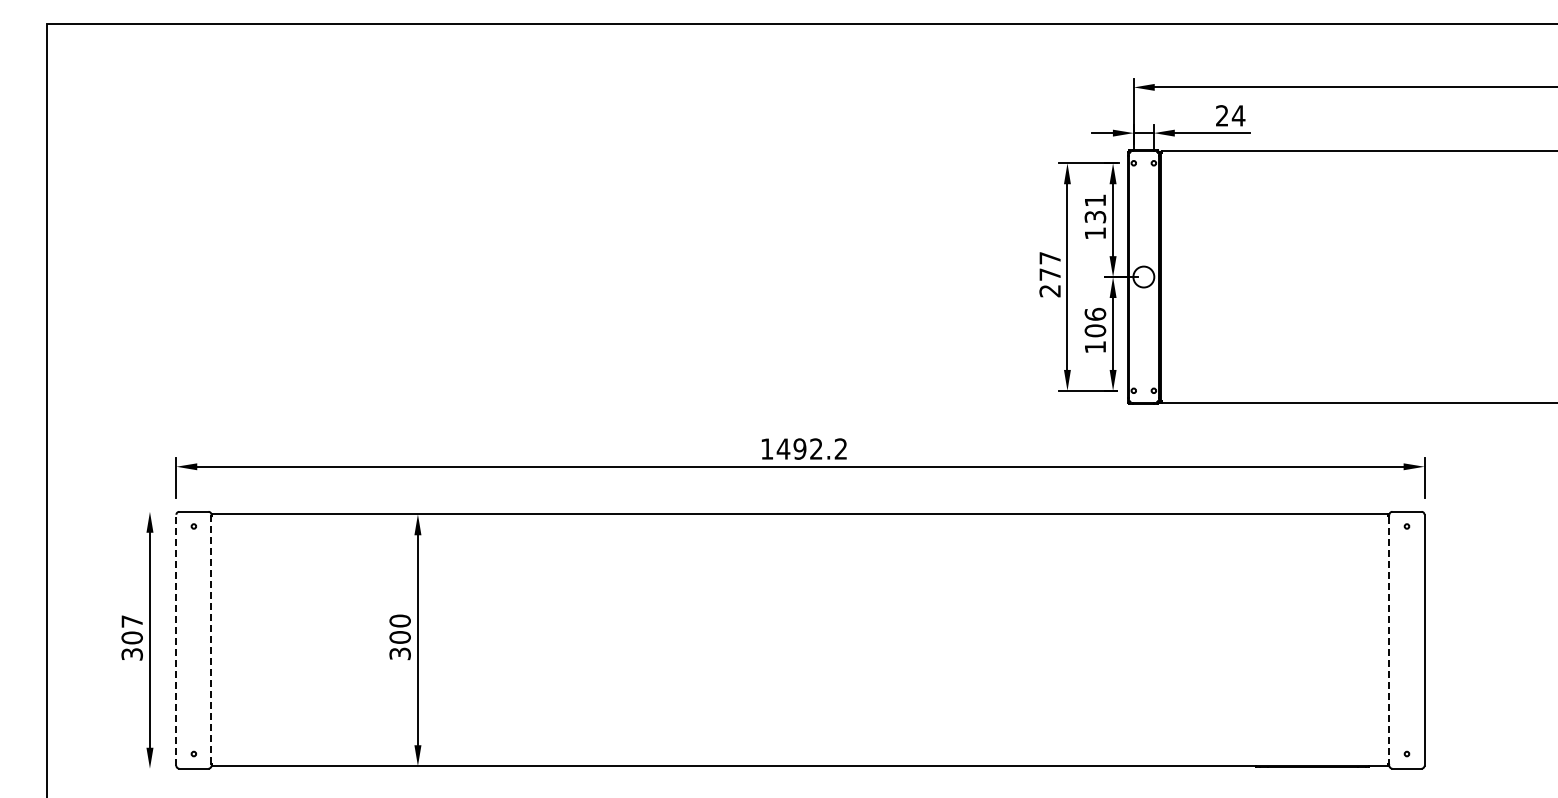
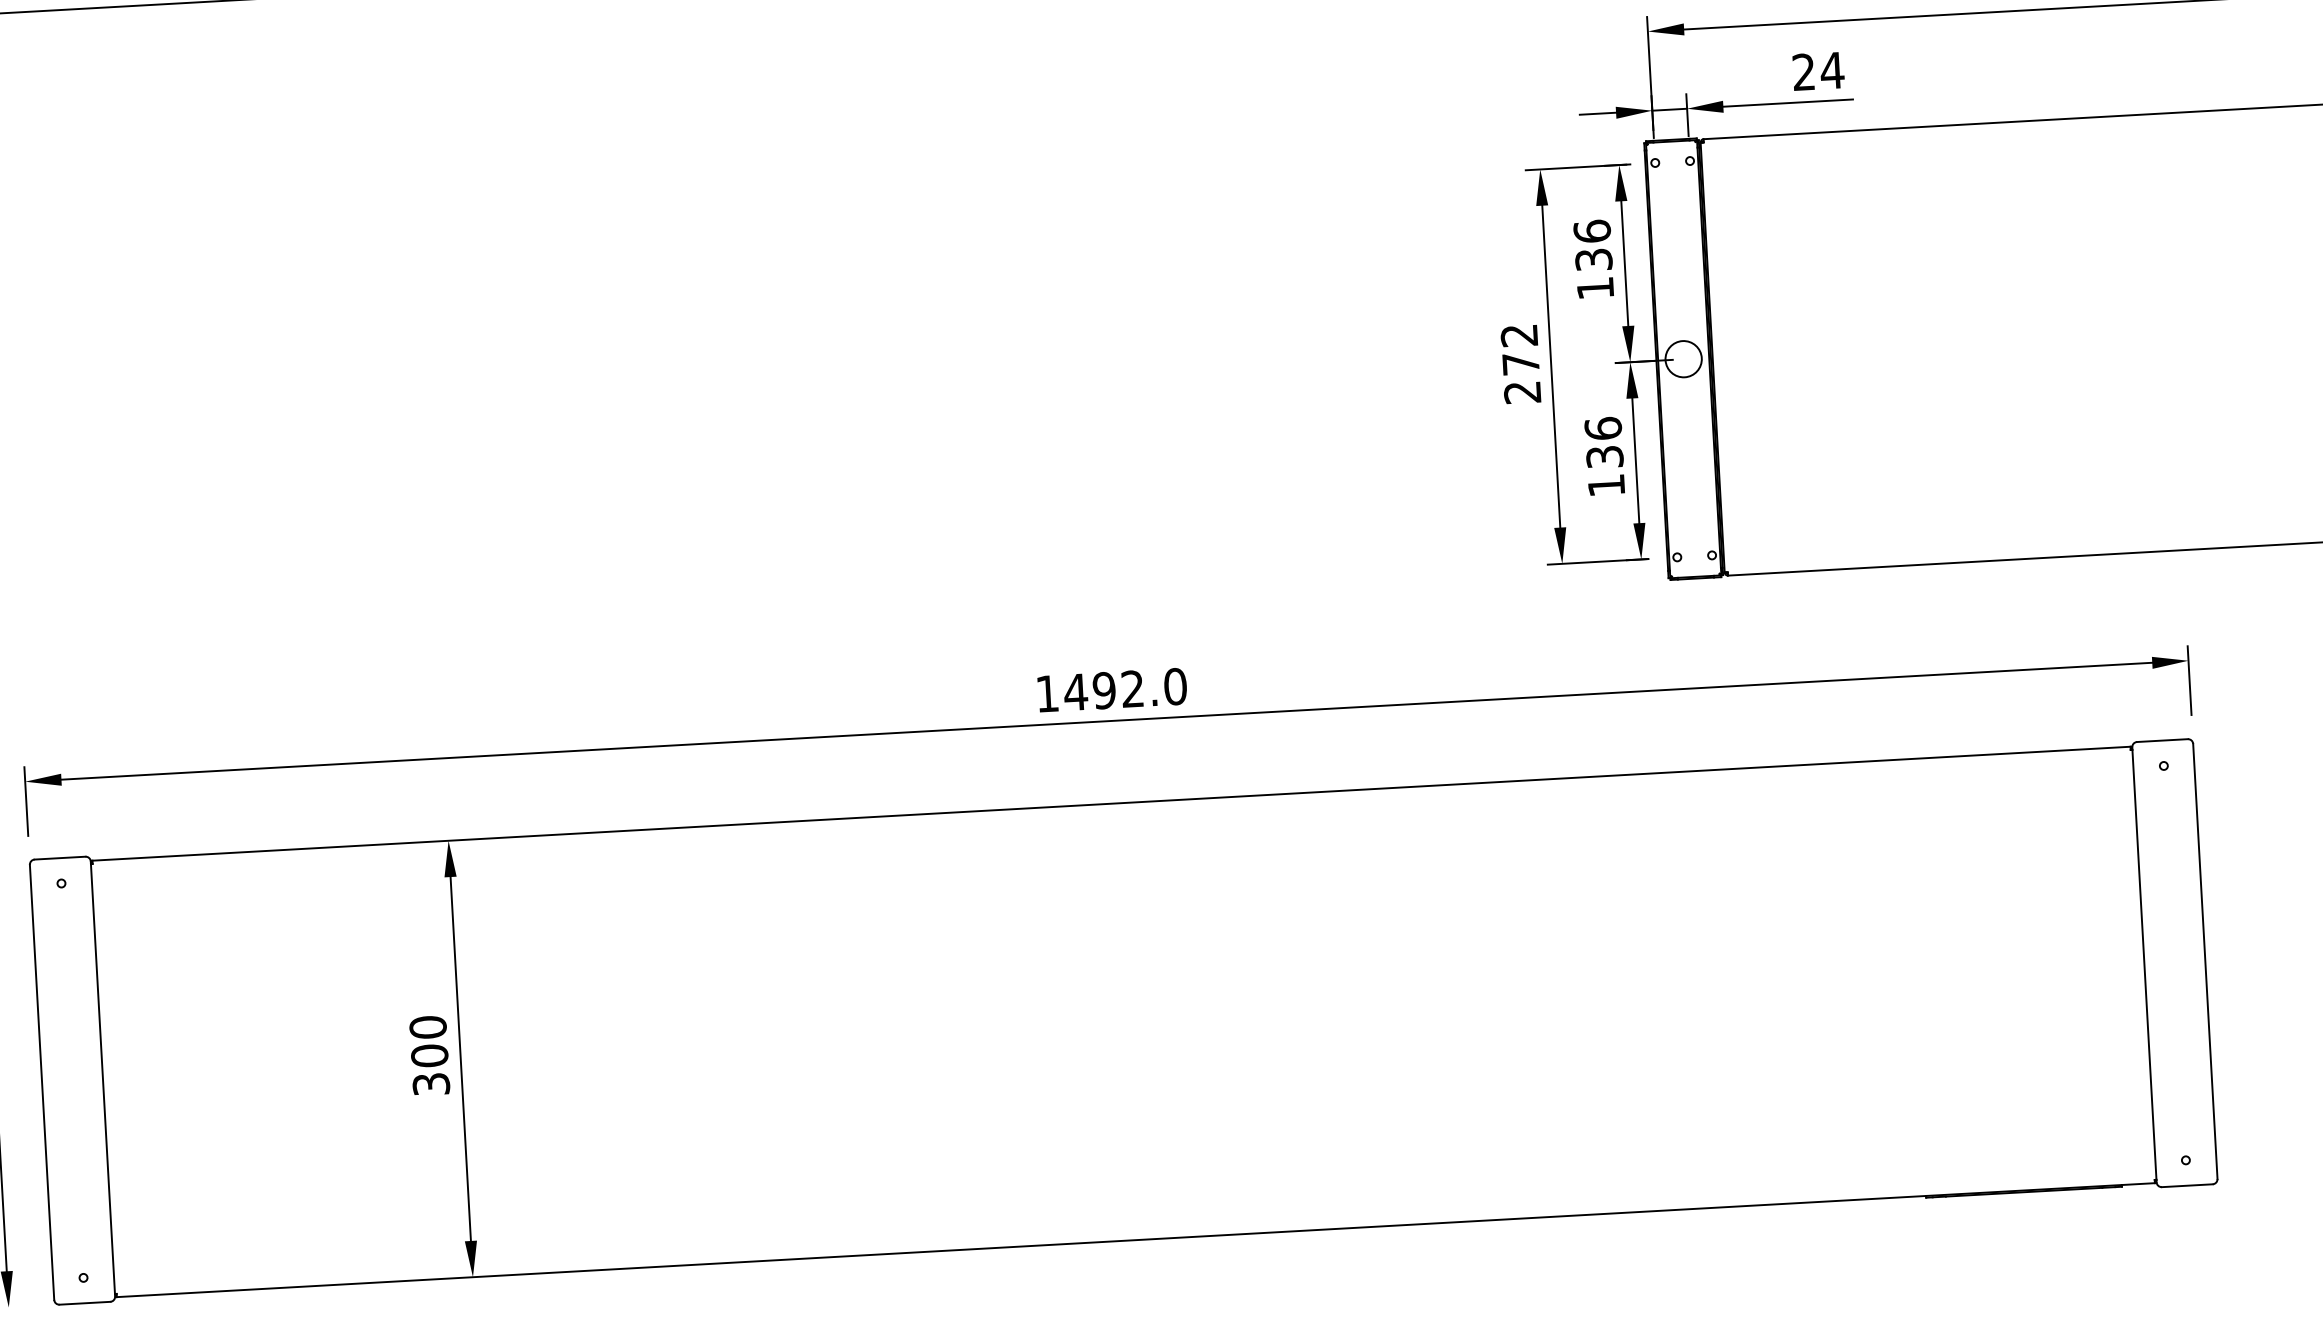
text: (1095, 200) -> (1592, 231), 131 -> 136
text: (1049, 258) -> (1518, 336), 277 -> 272
text: (1095, 330) -> (1605, 456), 106 -> 136
text: (840, 448) -> (1174, 685), 1492.2 -> 1492.0
line: (176, 639) -> (42, 1081), dashed -> solid
line: (1389, 639) -> (2144, 963), dashed -> solid
line: (211, 640) -> (103, 1079), dashed -> solid

